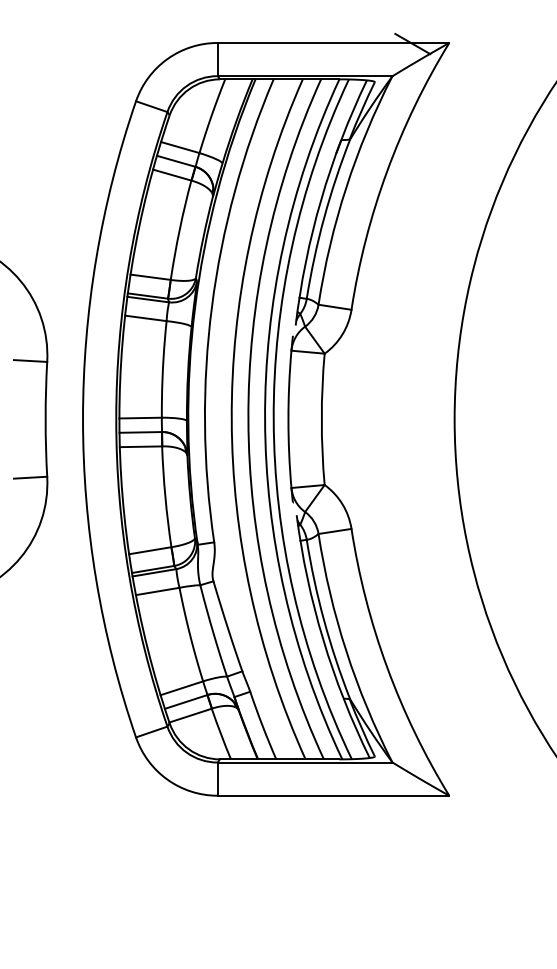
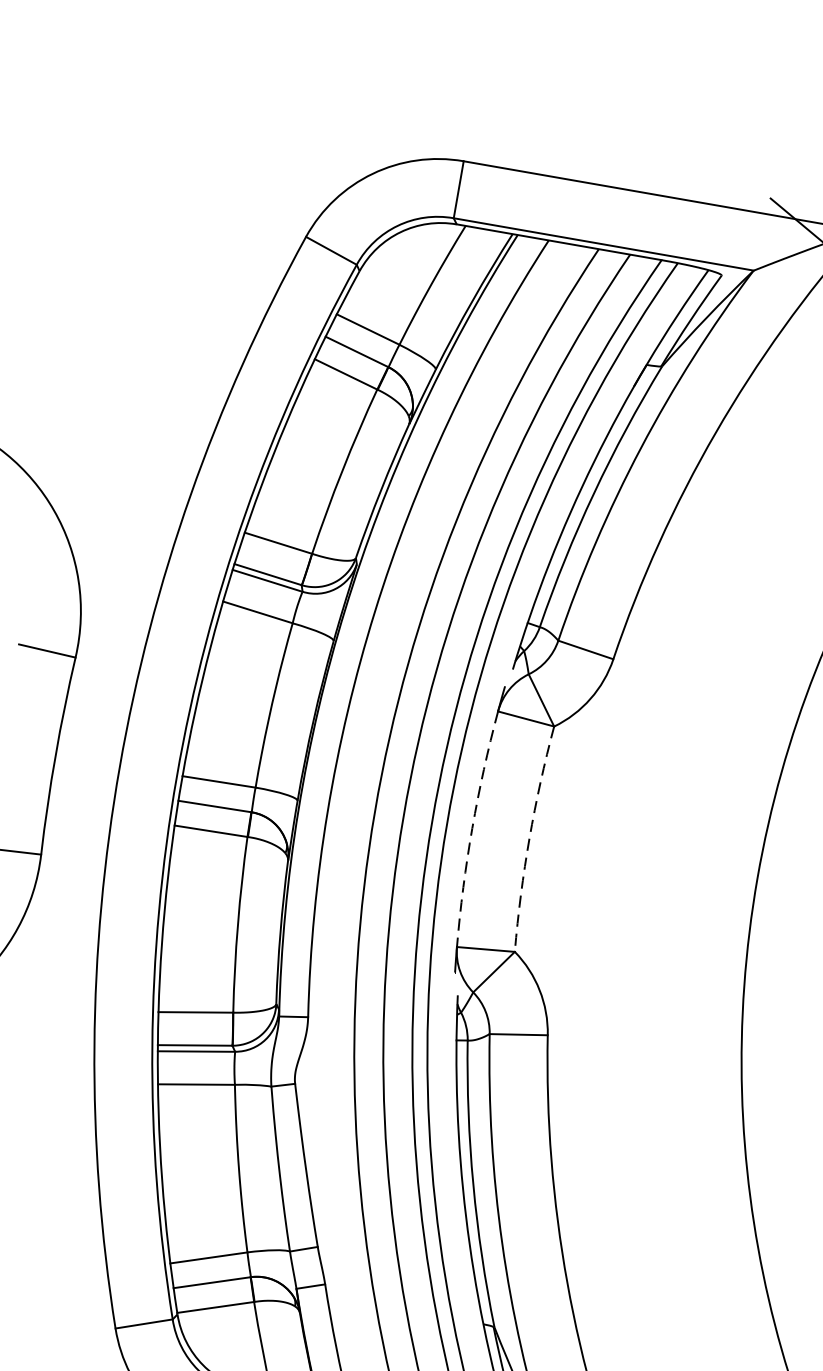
arc: (288, 419) -> (472, 828), solid -> dashed
arc: (321, 419) -> (529, 838), solid -> dashed

